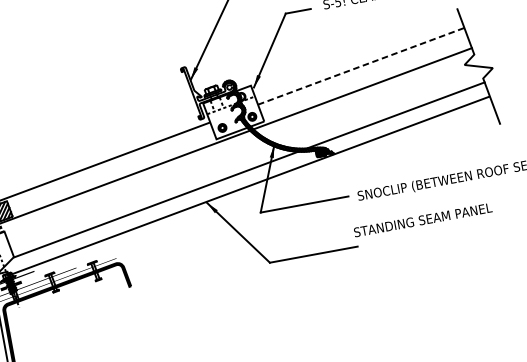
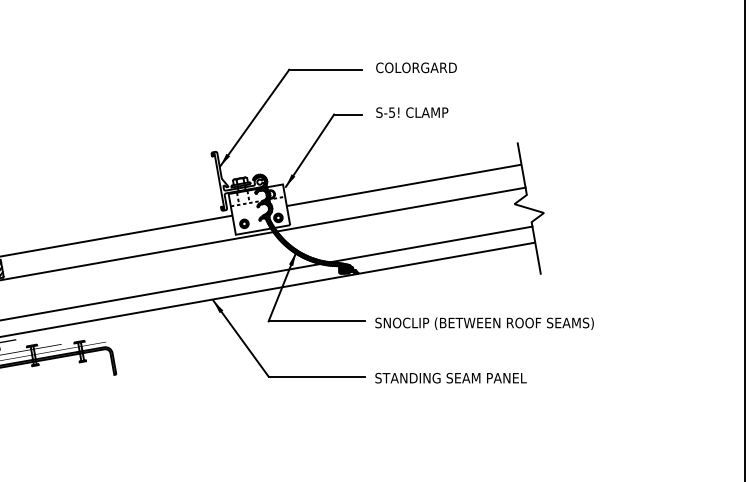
line: (361, 66) -> (404, 185), dashed -> solid
text: (422, 219) -> (450, 377), moved

